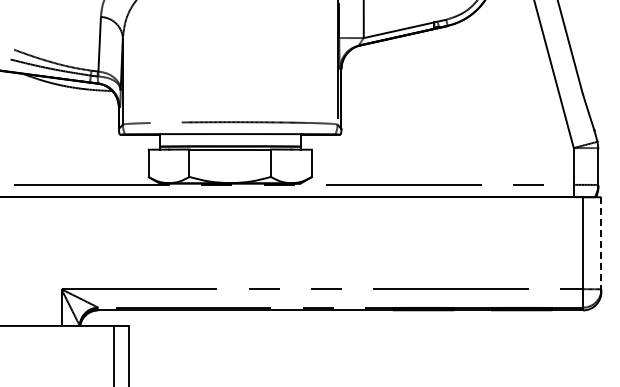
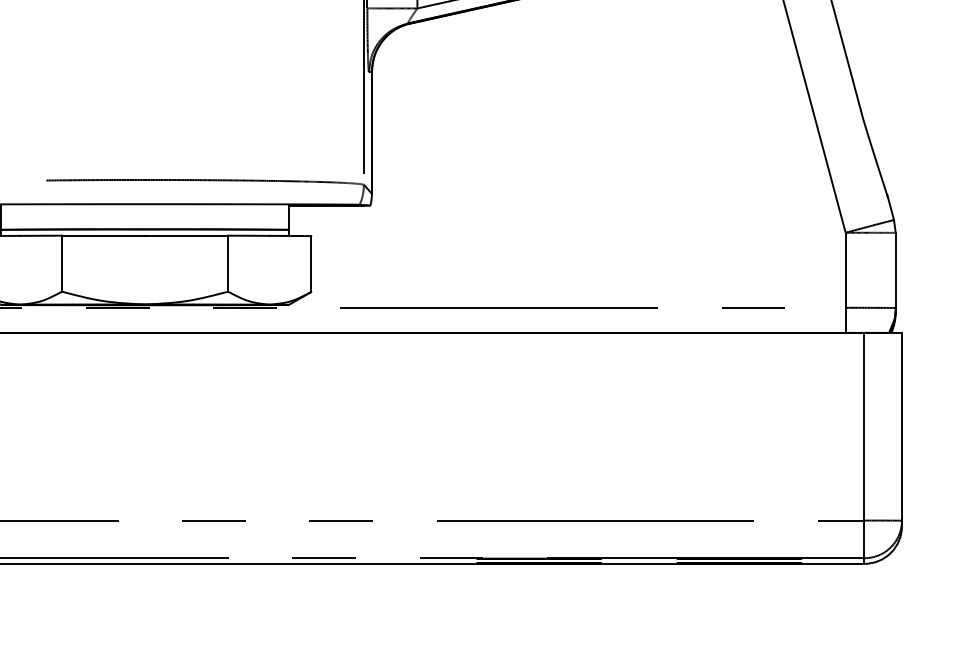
line: (601, 243) -> (902, 427), dashed -> solid

